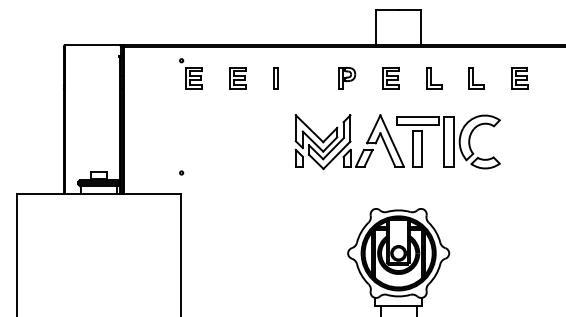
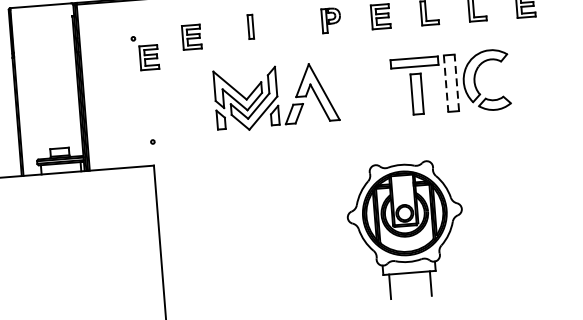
part: (190, 73) -> (144, 52), moved
part: (237, 78) -> (191, 37), moved
line: (453, 141) -> (456, 82), solid -> dashed
part: (349, 142) -> (276, 97), moved
line: (444, 142) -> (446, 84), solid -> dashed

